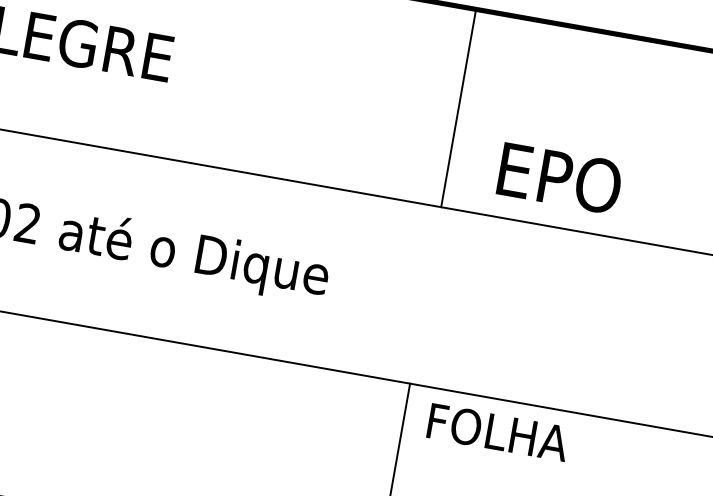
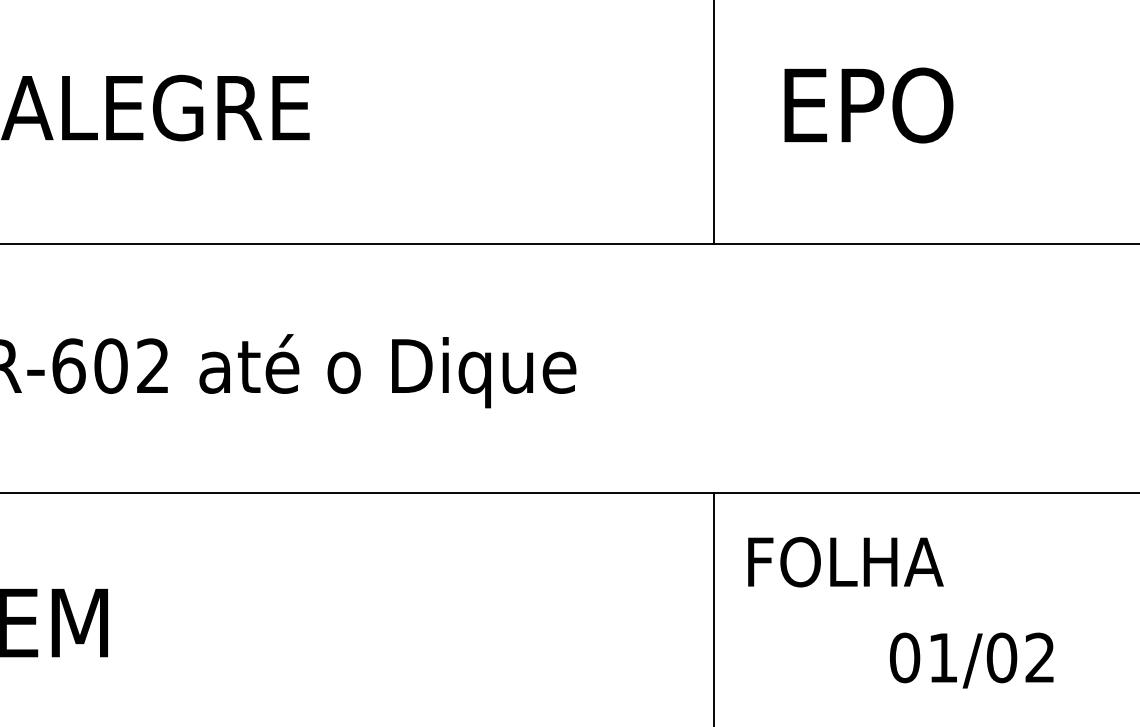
text: (559, 178) -> (868, 105), moved
text: (498, 432) -> (845, 561), moved

